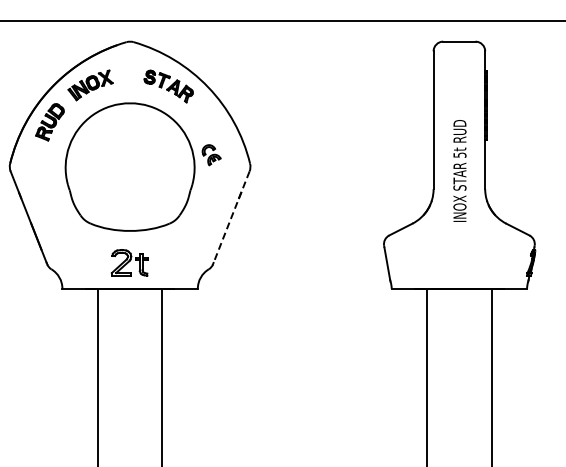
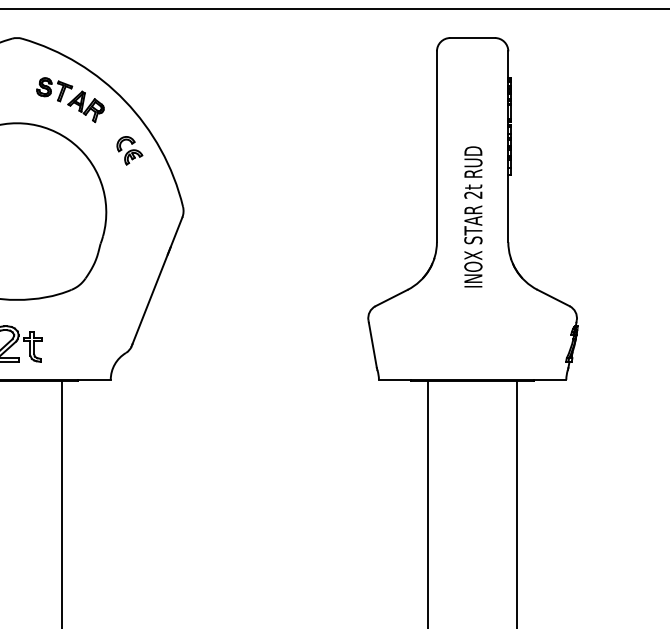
text: (459, 154) -> (472, 194), 5t -> 2t
part: (211, 155) -> (129, 151), moved
line: (231, 217) -> (157, 281), dashed -> solid

